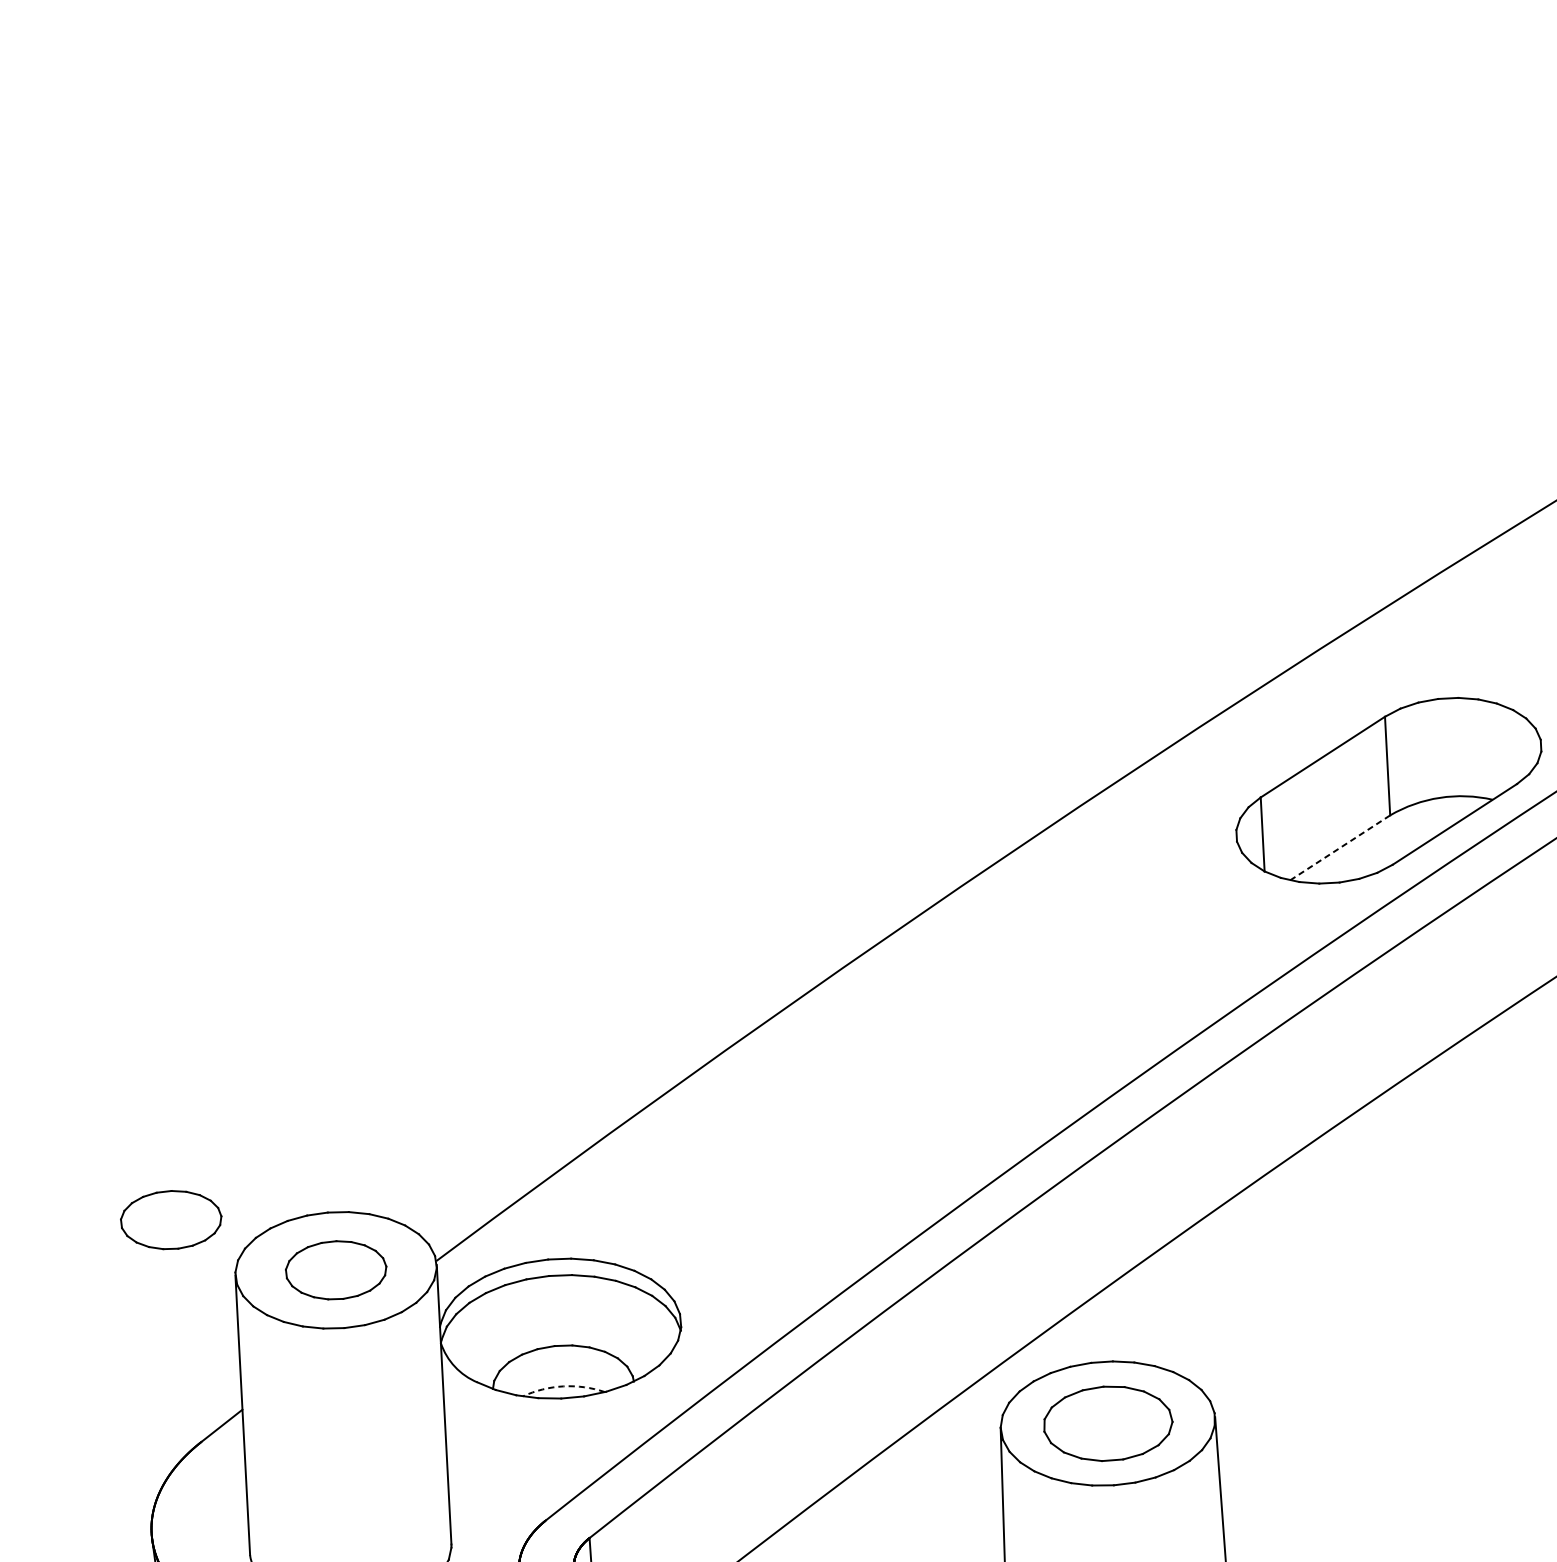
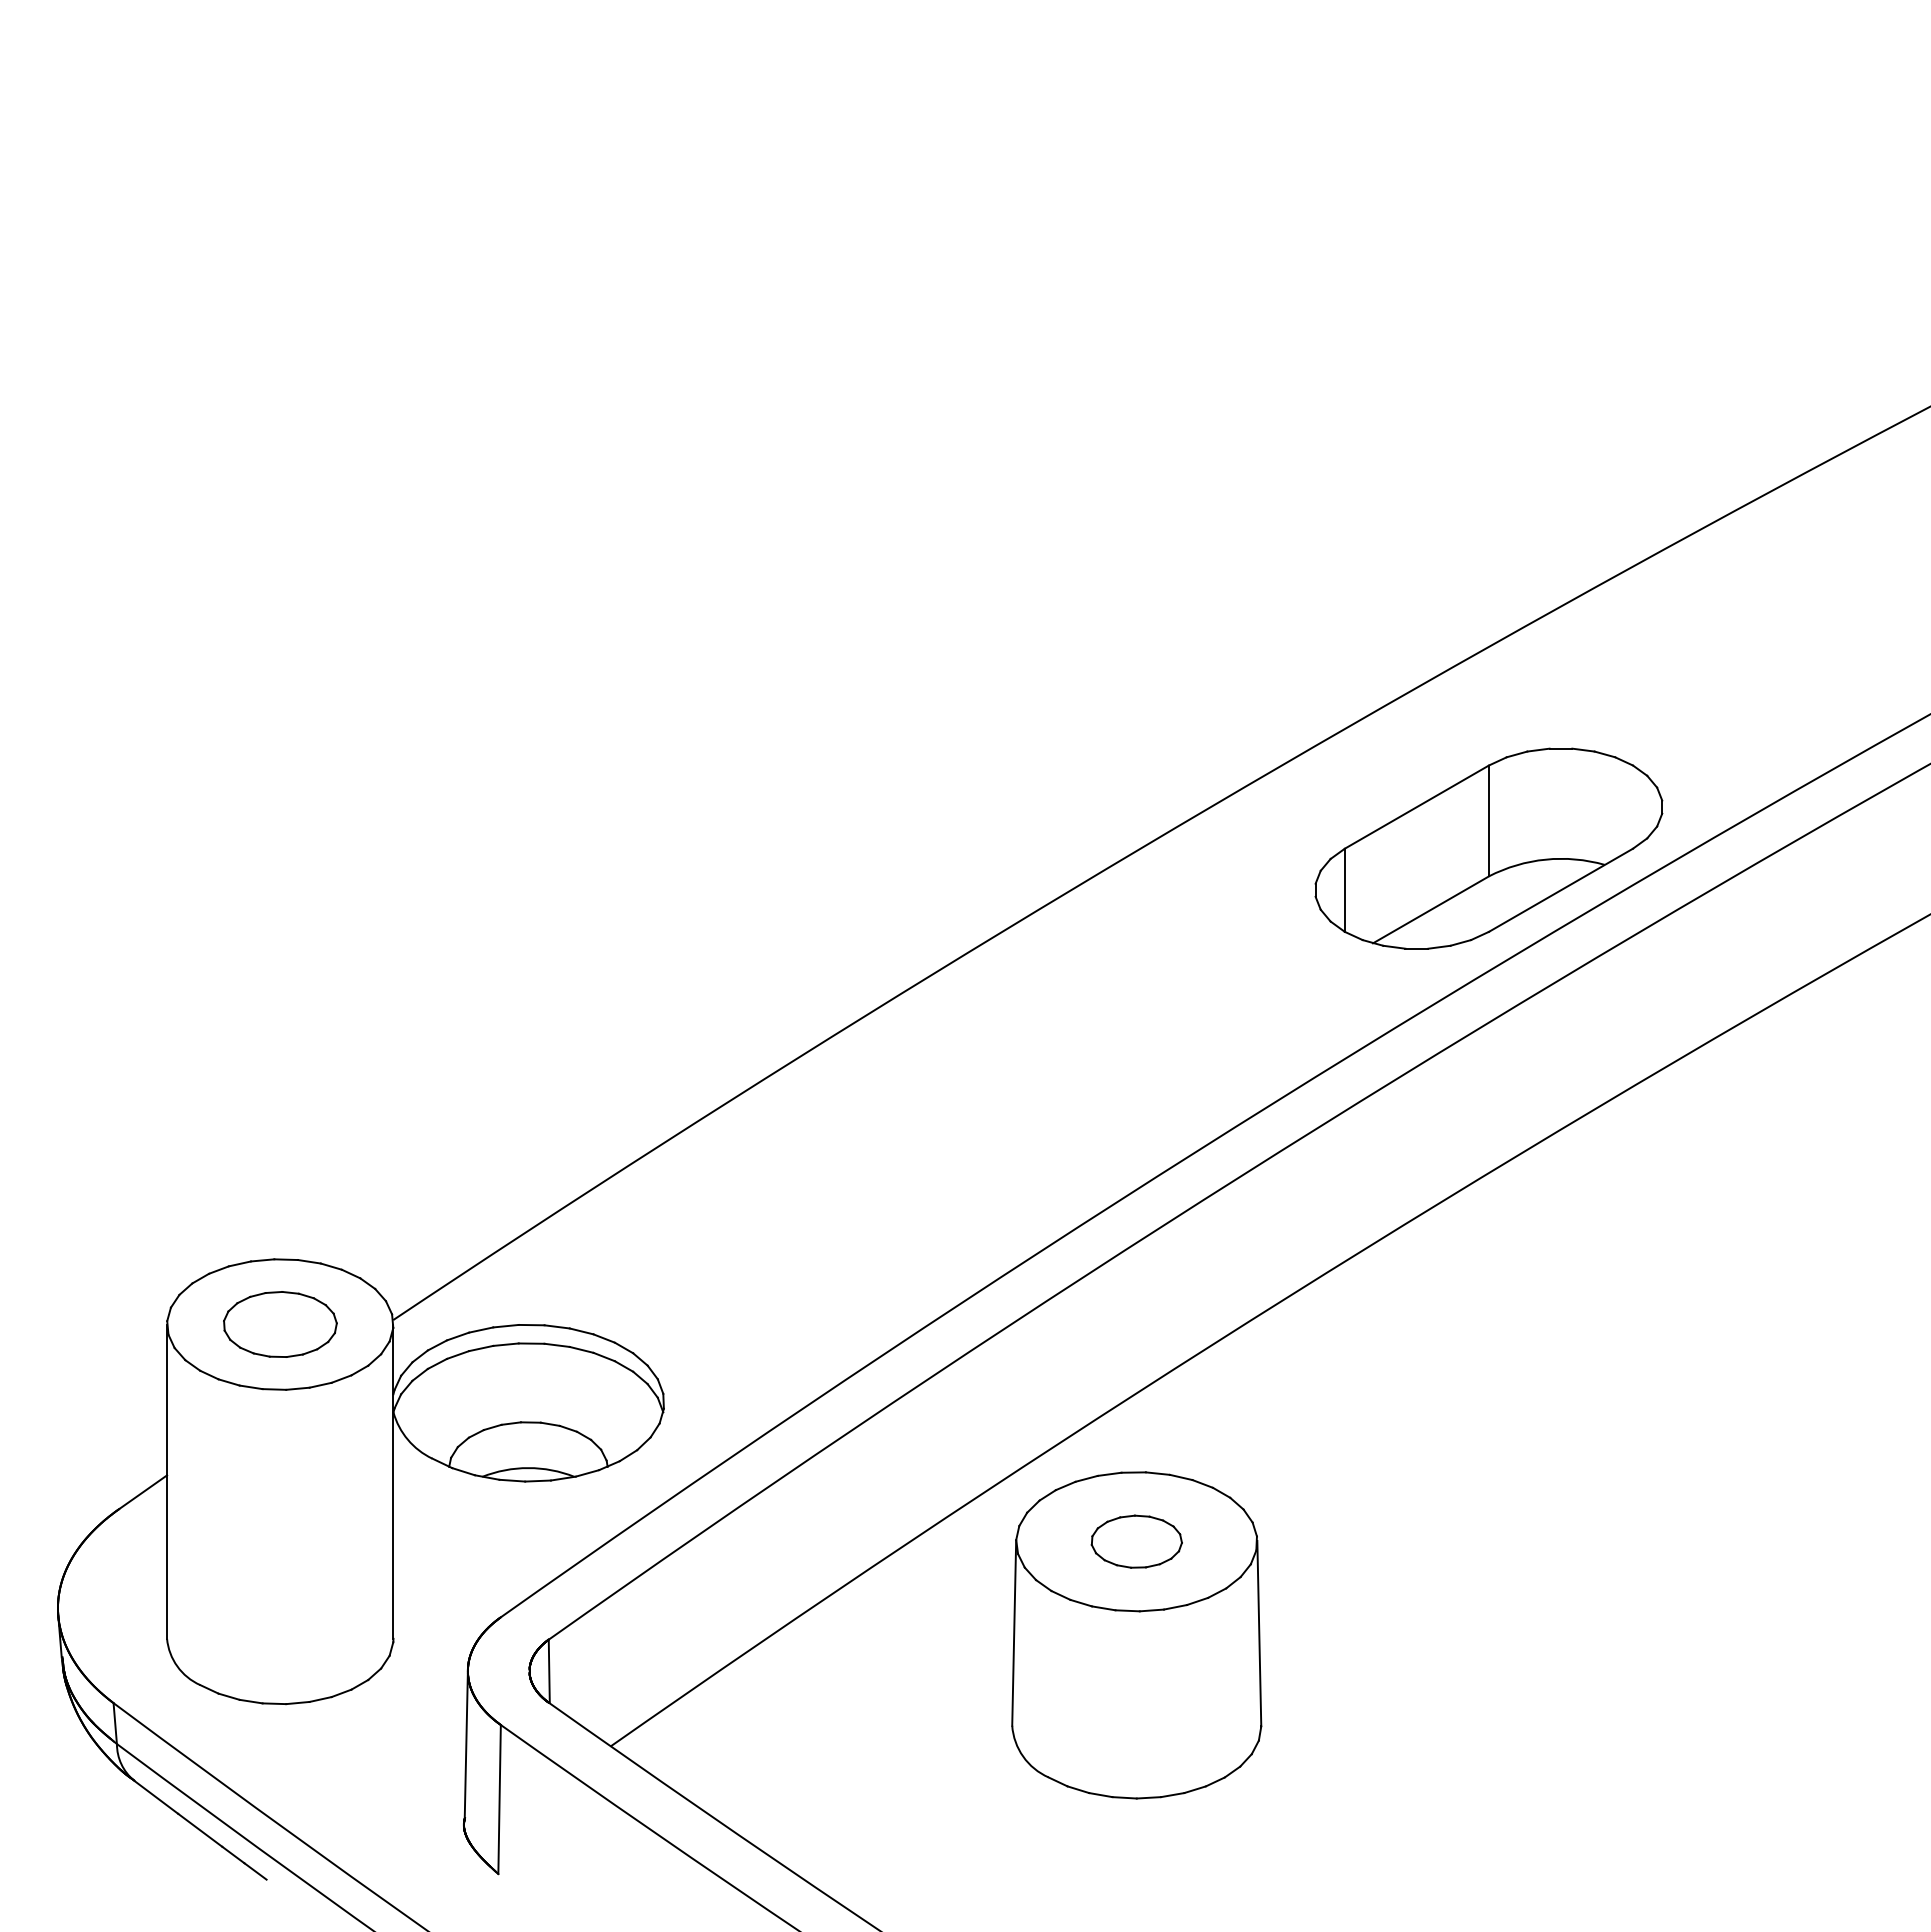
line: (1339, 847) -> (1430, 909), dashed -> solid
part: (171, 1220) -> (98, 1258), removed
arc: (563, 1386) -> (528, 1468), dashed -> solid
part: (1107, 1423) -> (1136, 1541), size x0.62

